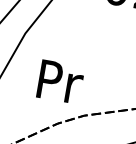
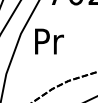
text: (60, 81) -> (49, 41), moved

